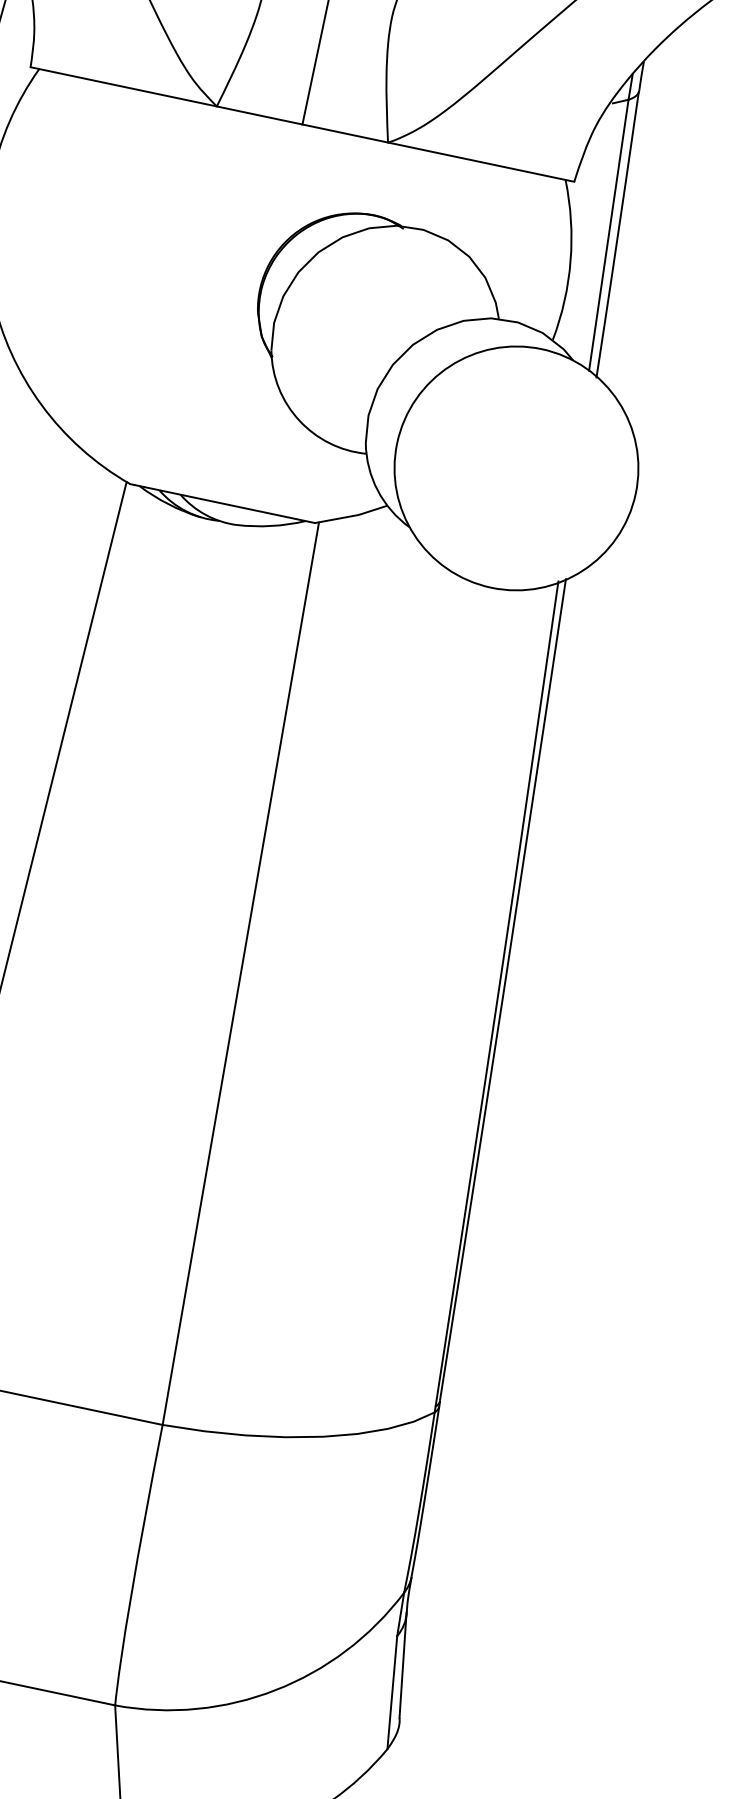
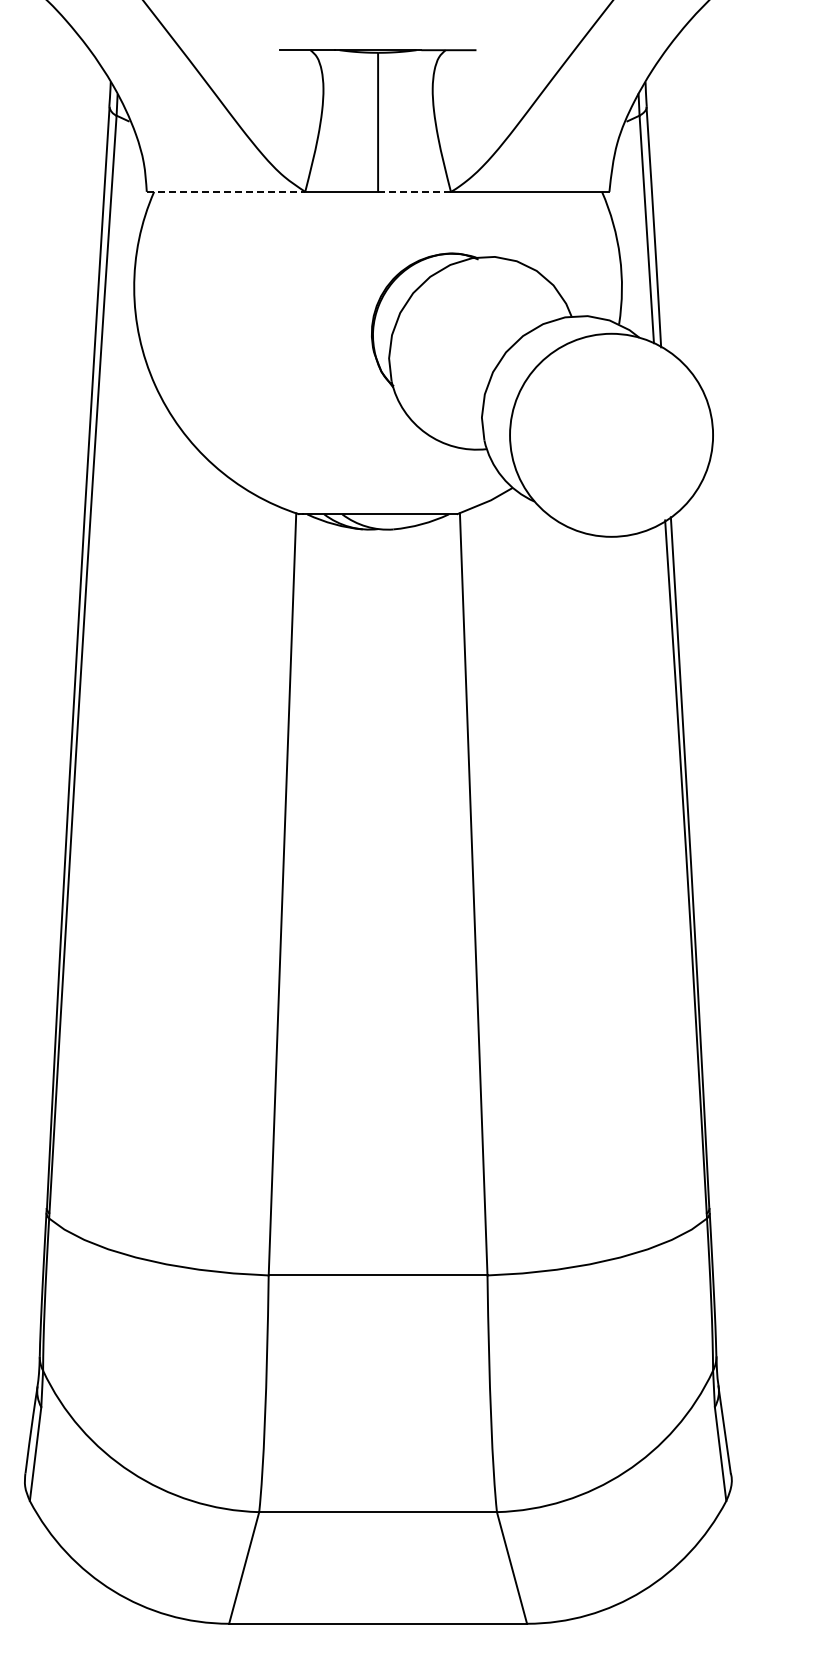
line: (124, 86) -> (226, 191), solid -> dashed
line: (345, 133) -> (414, 191), solid -> dashed

